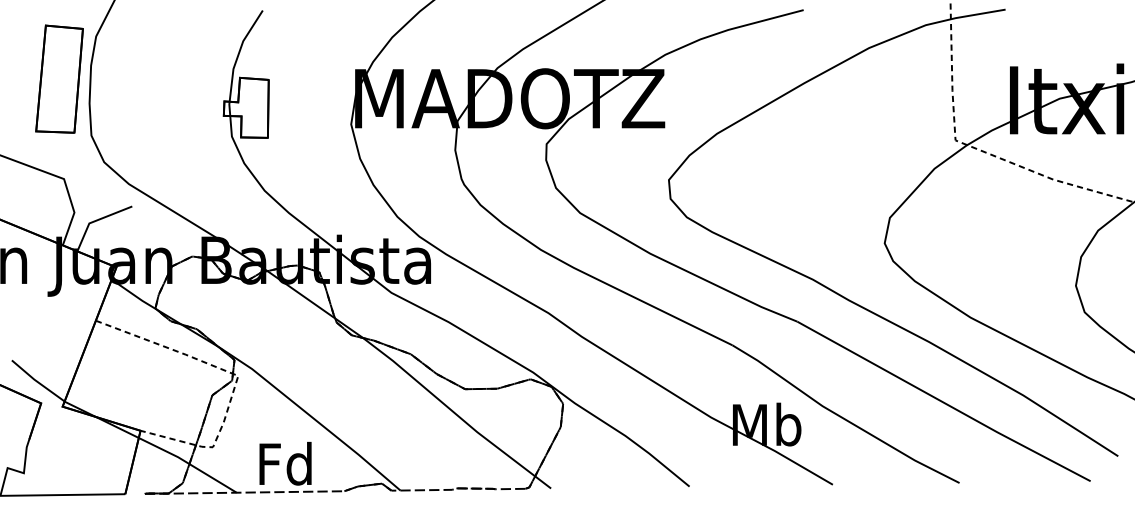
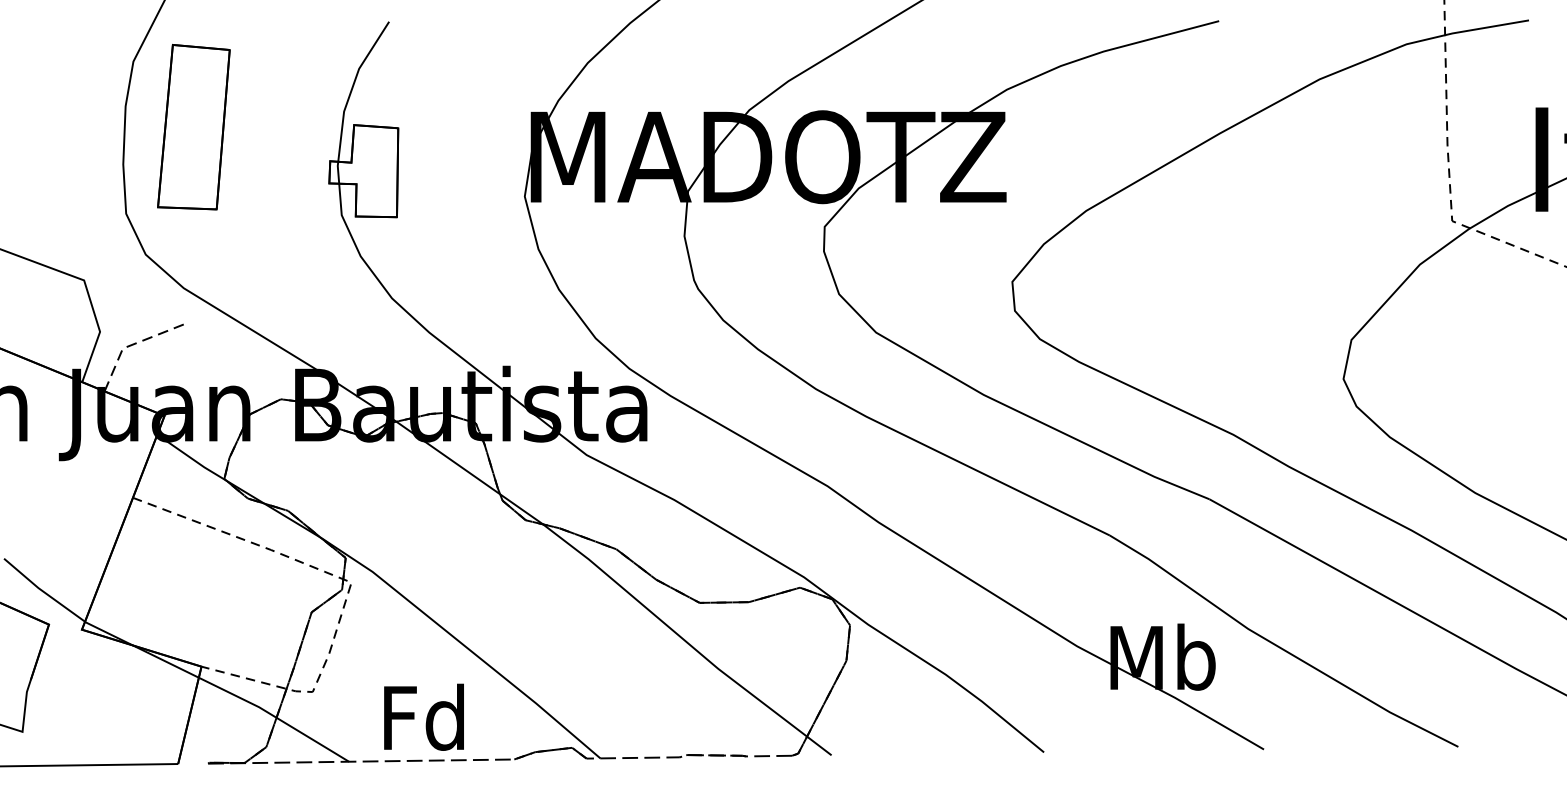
part: (59, 78) -> (193, 126), moved
line: (96, 220) -> (133, 343), solid -> dashed

